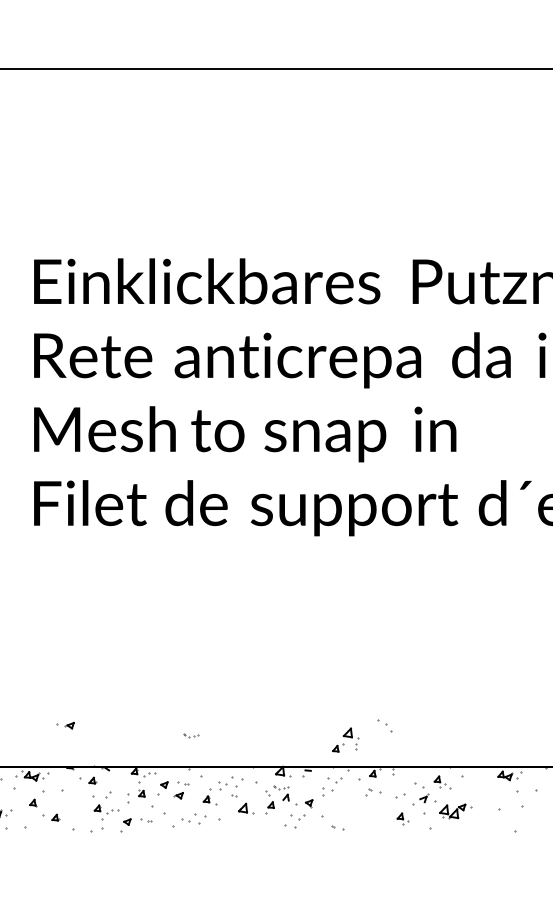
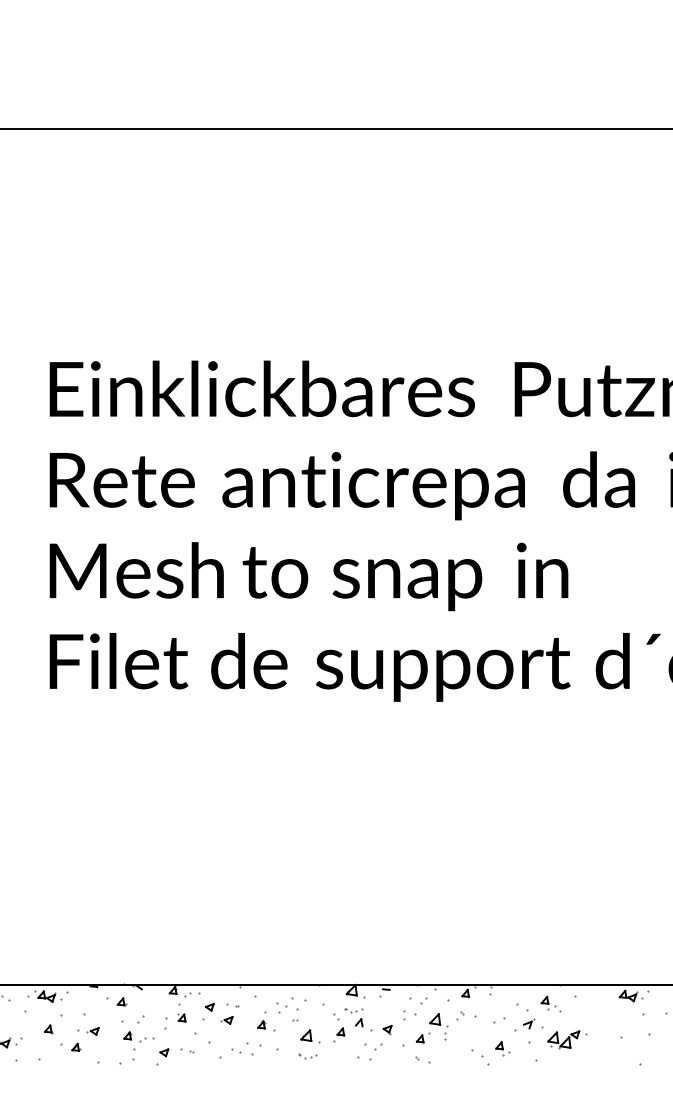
part: (65, 725) -> (88, 1031), moved
part: (384, 725) -> (480, 1056), moved
part: (191, 735) -> (308, 1055), moved
part: (345, 739) -> (432, 1027), moved

